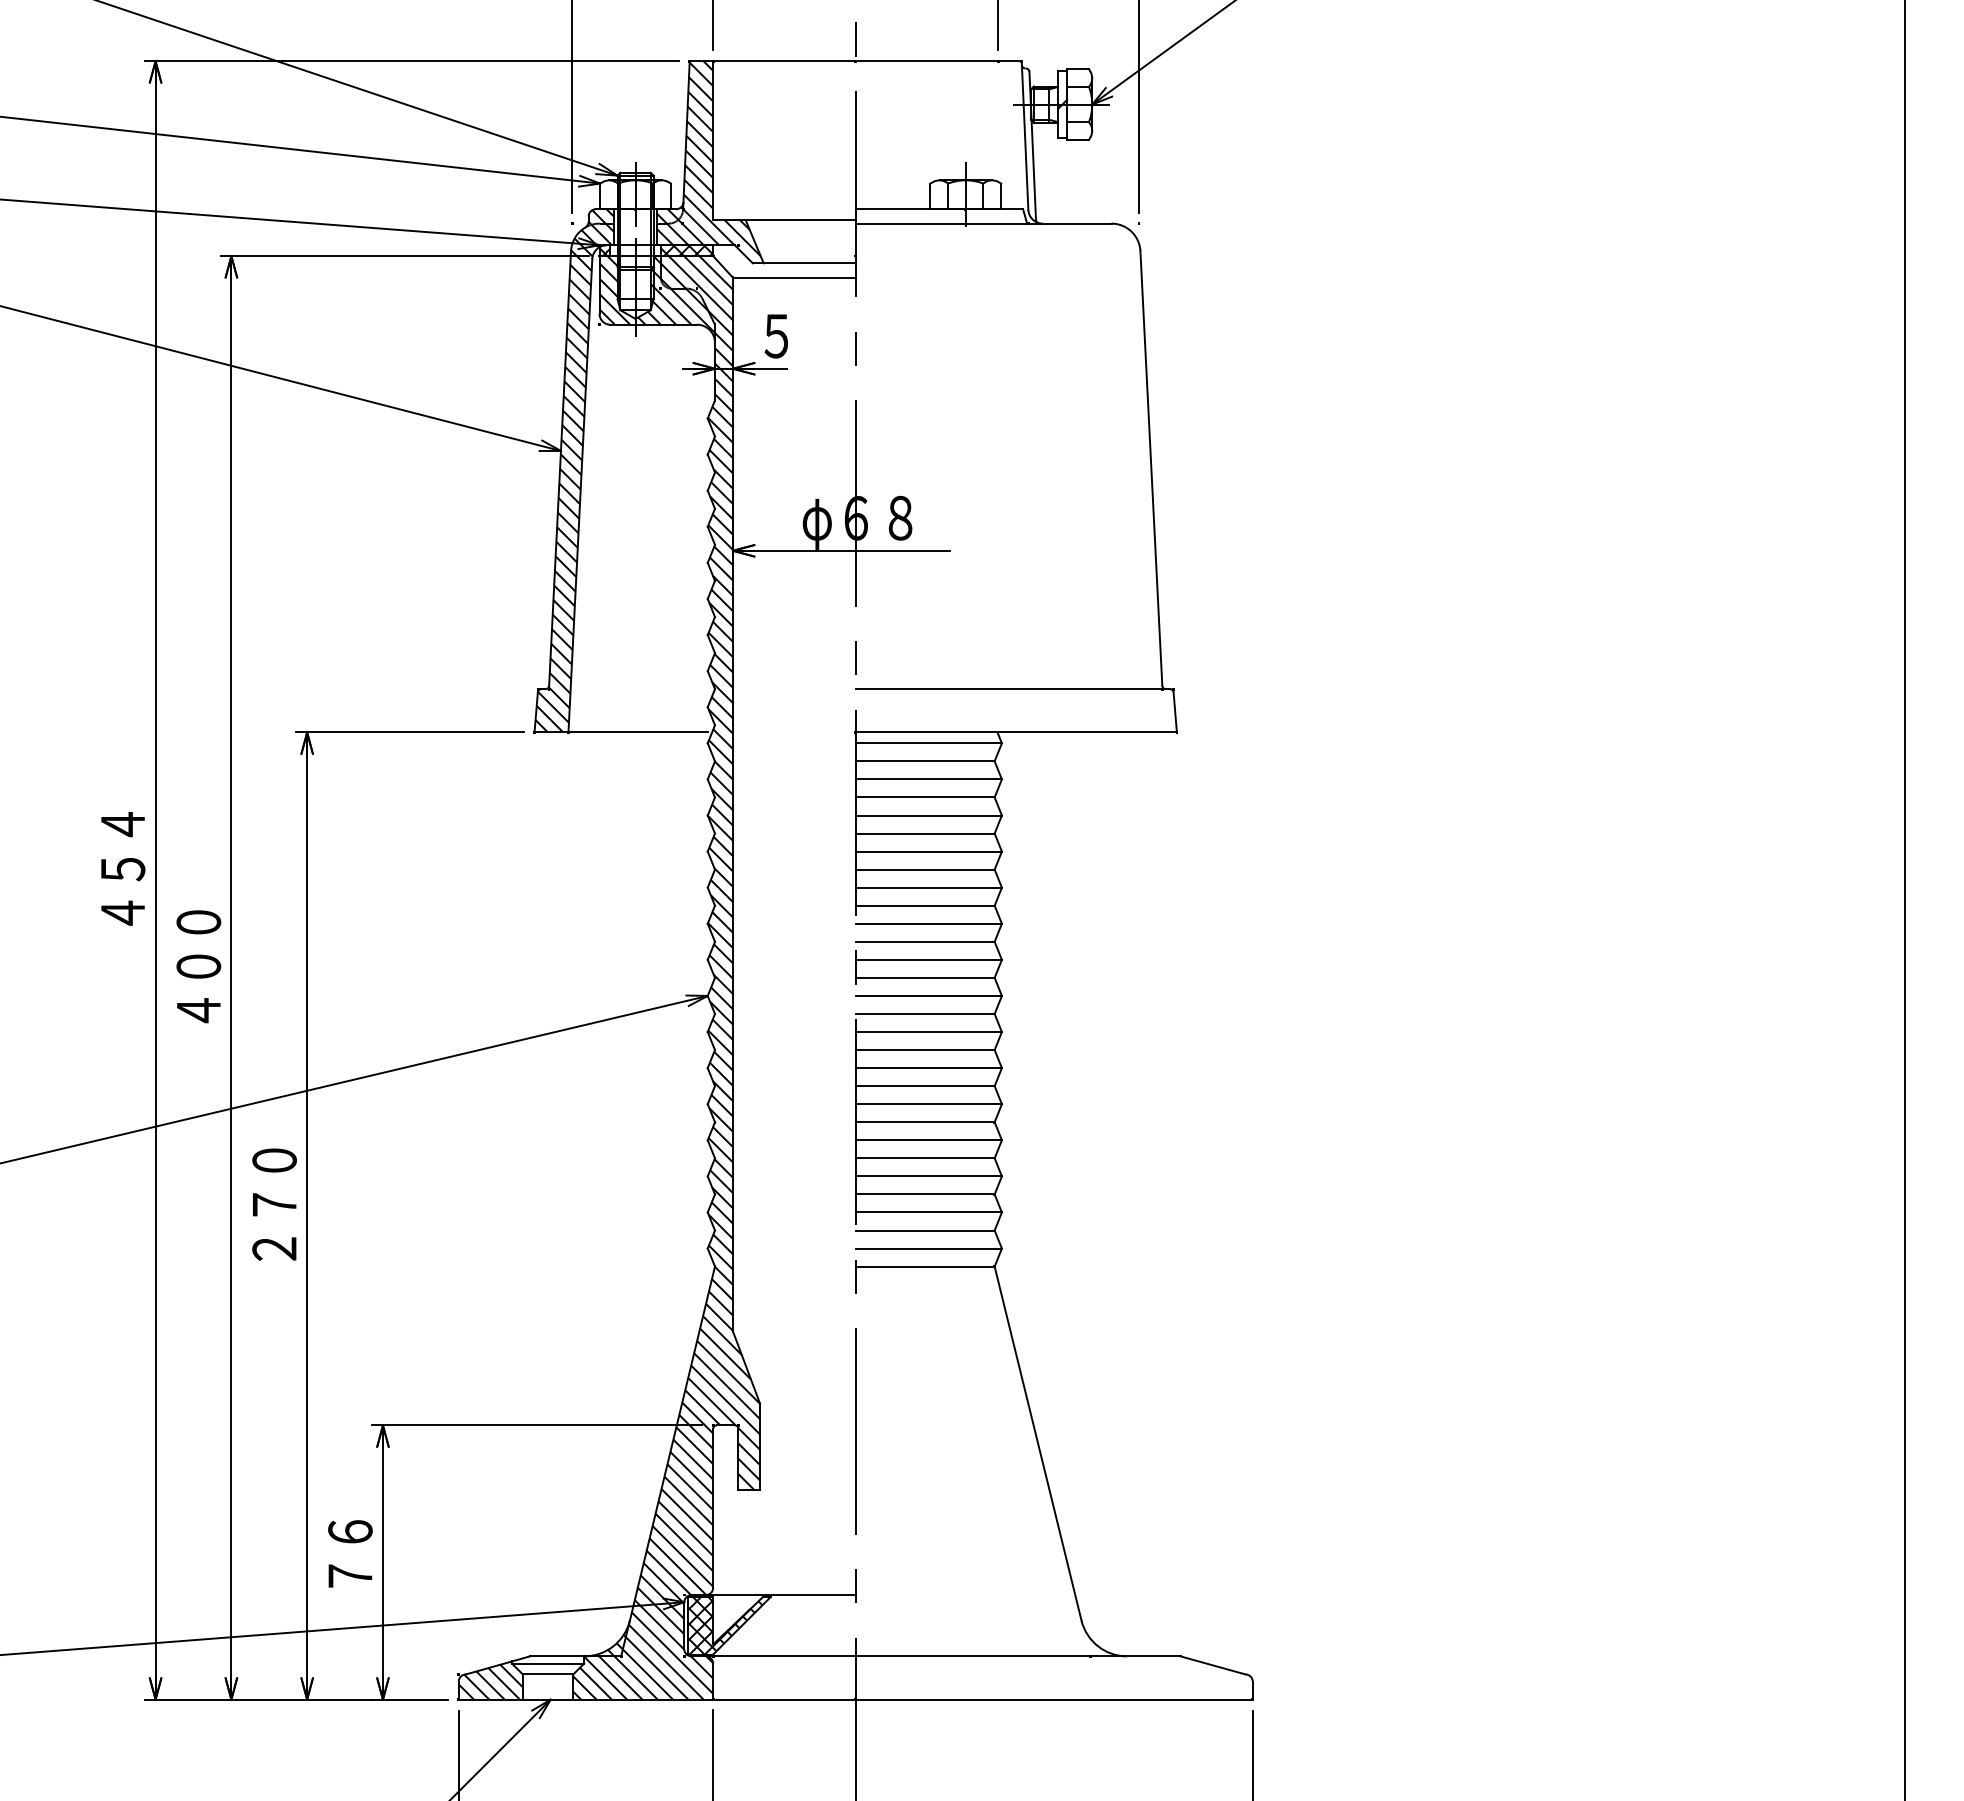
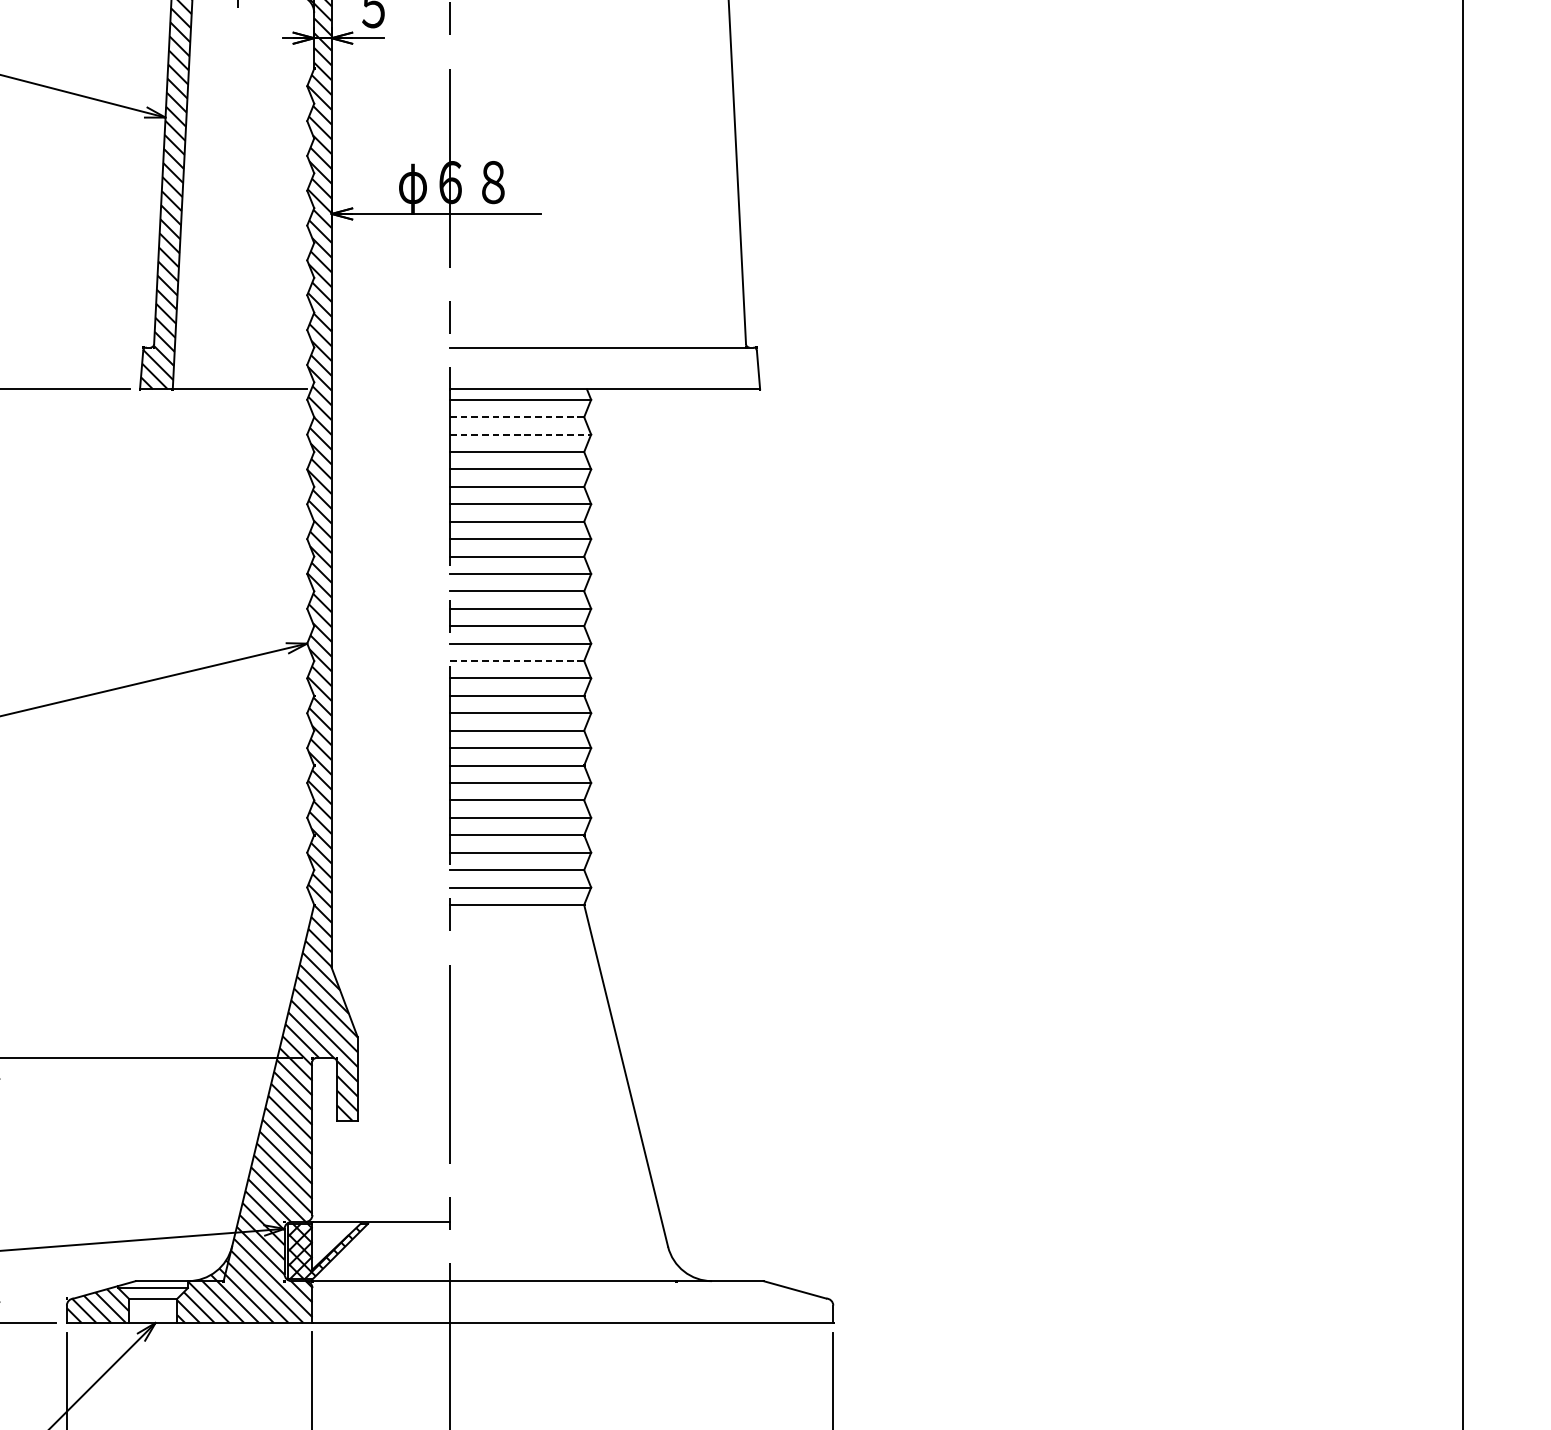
line: (924, 761) -> (516, 417), solid -> dashed
line: (929, 779) -> (521, 434), solid -> dashed
line: (924, 1013) -> (516, 660), solid -> dashed

